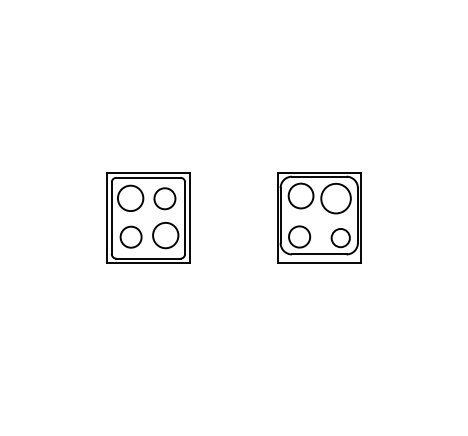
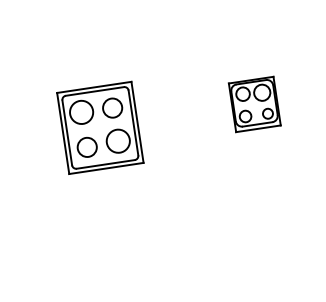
part: (319, 217) -> (254, 104), size x0.6

